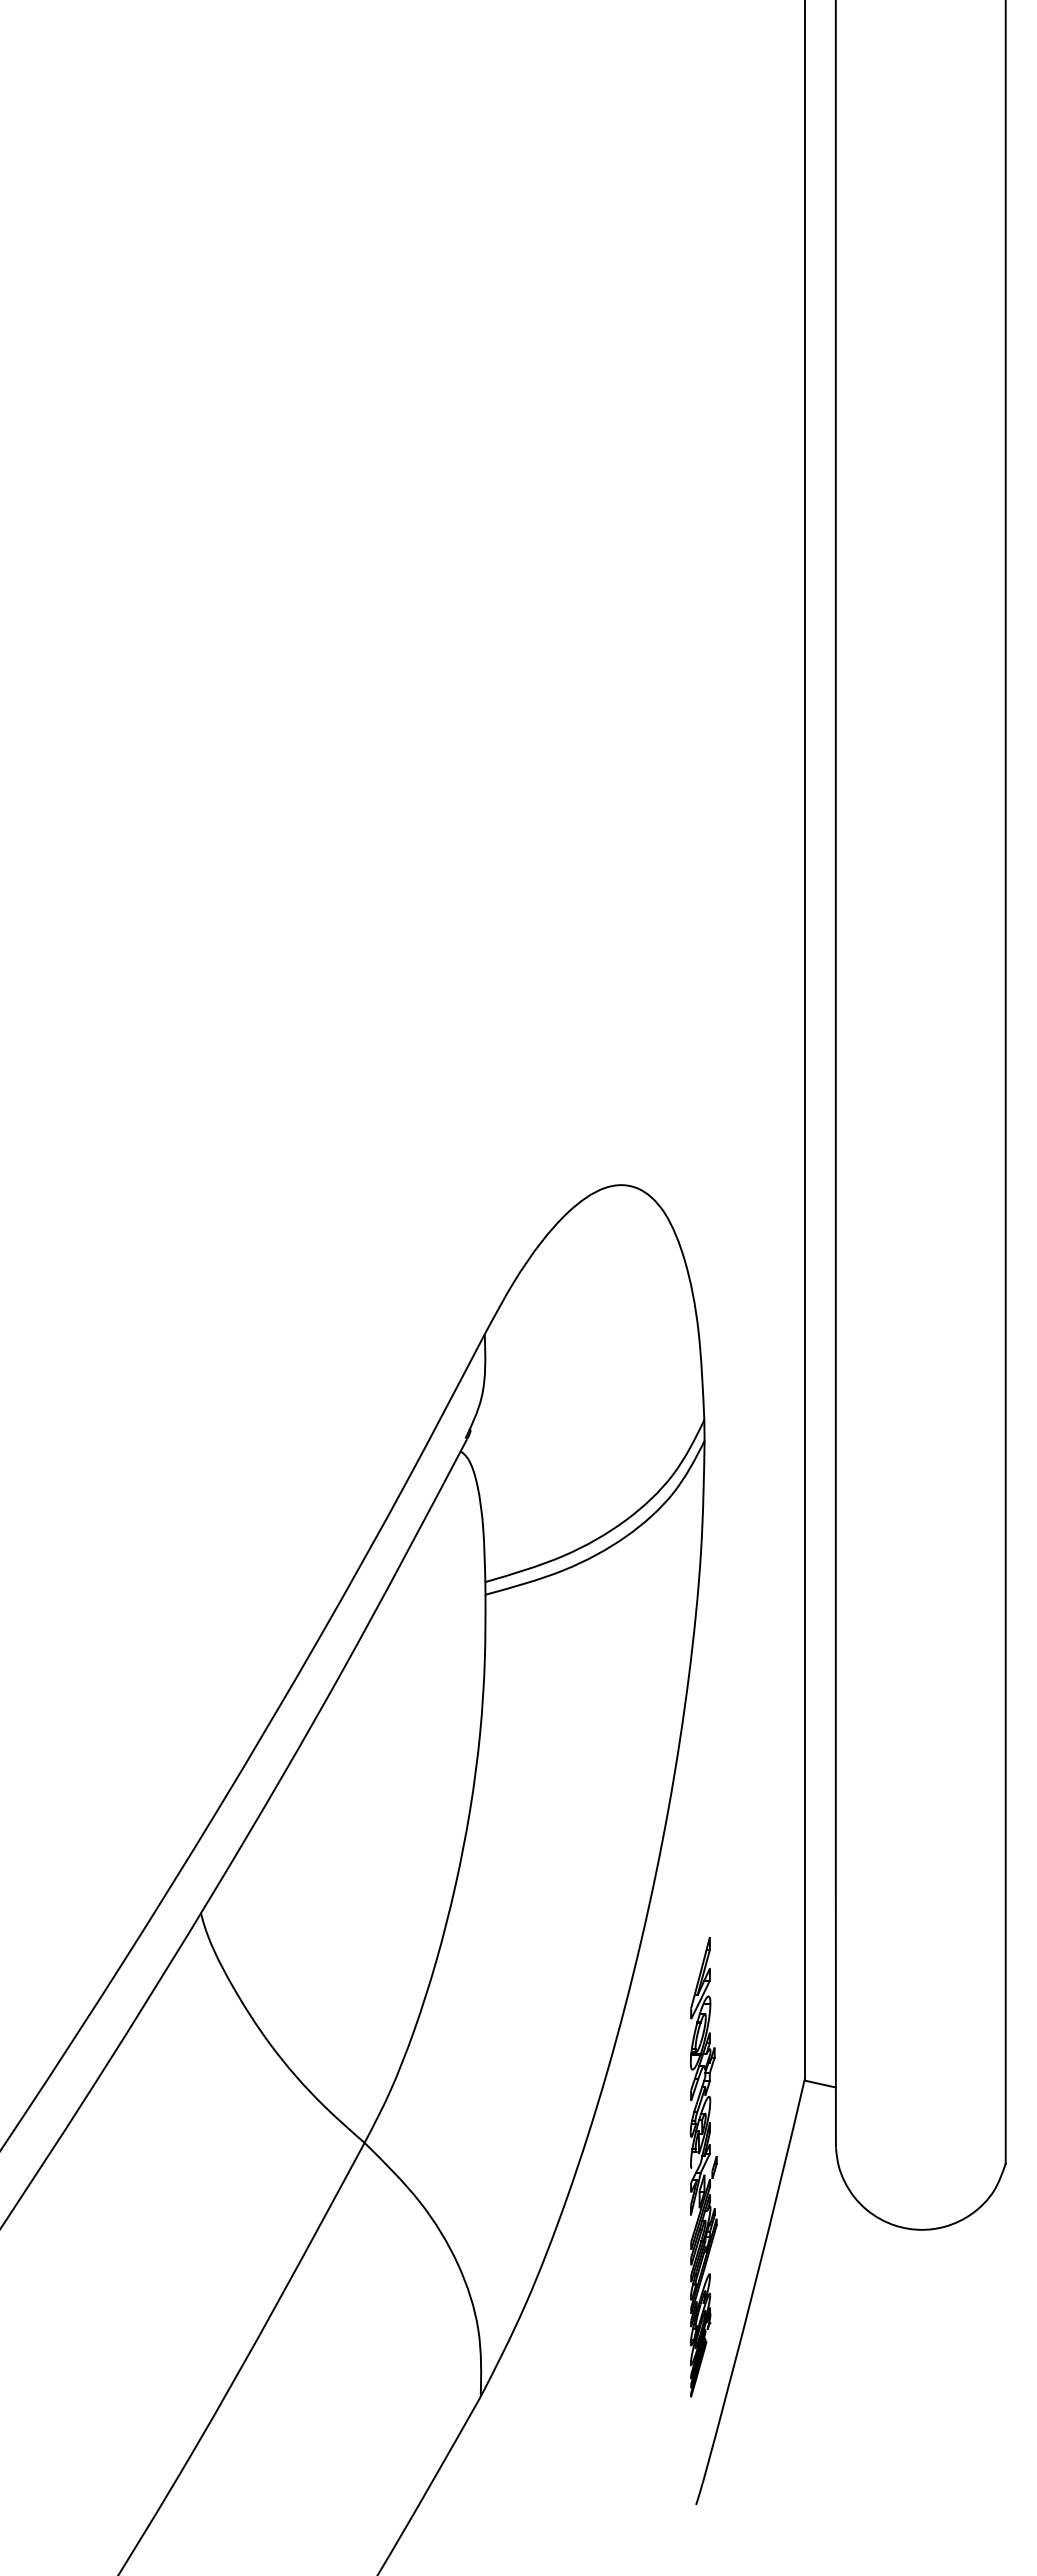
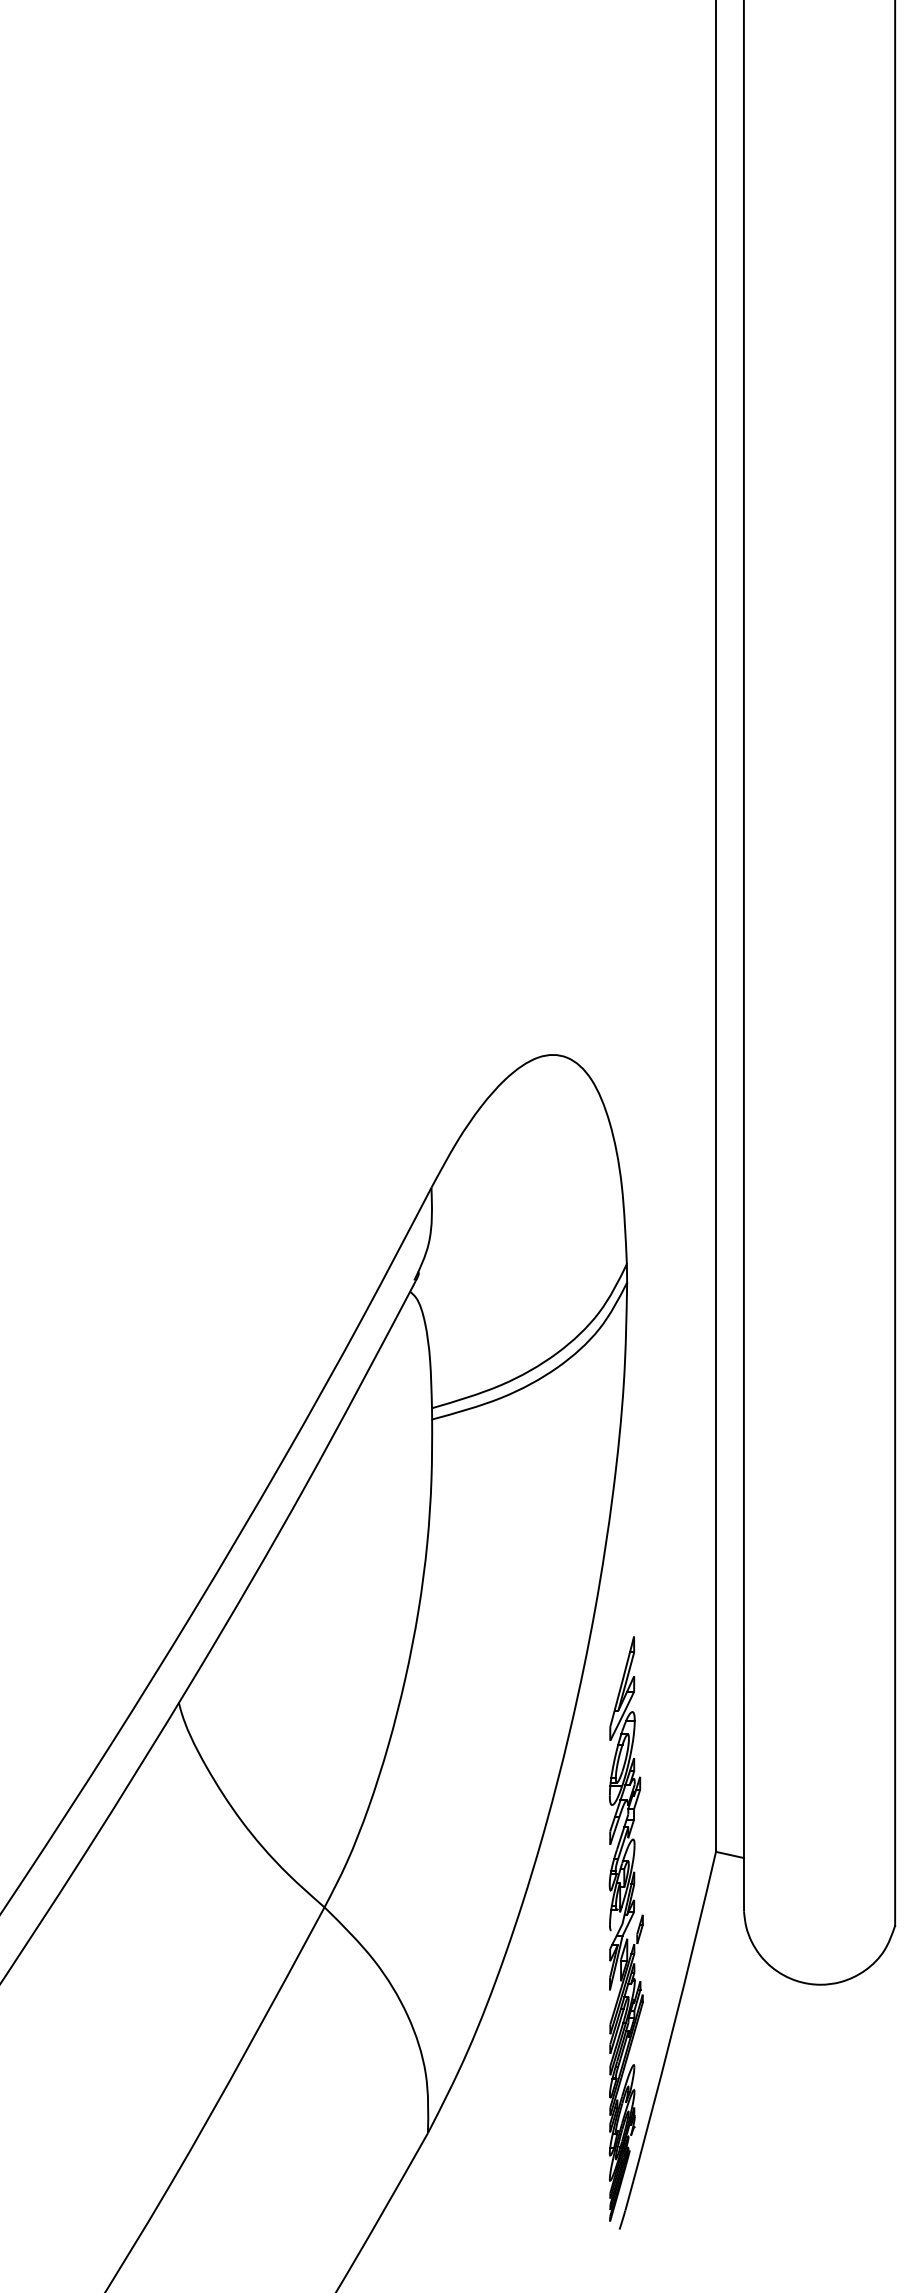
part: (703, 2166) -> (626, 1928), size x1.43

